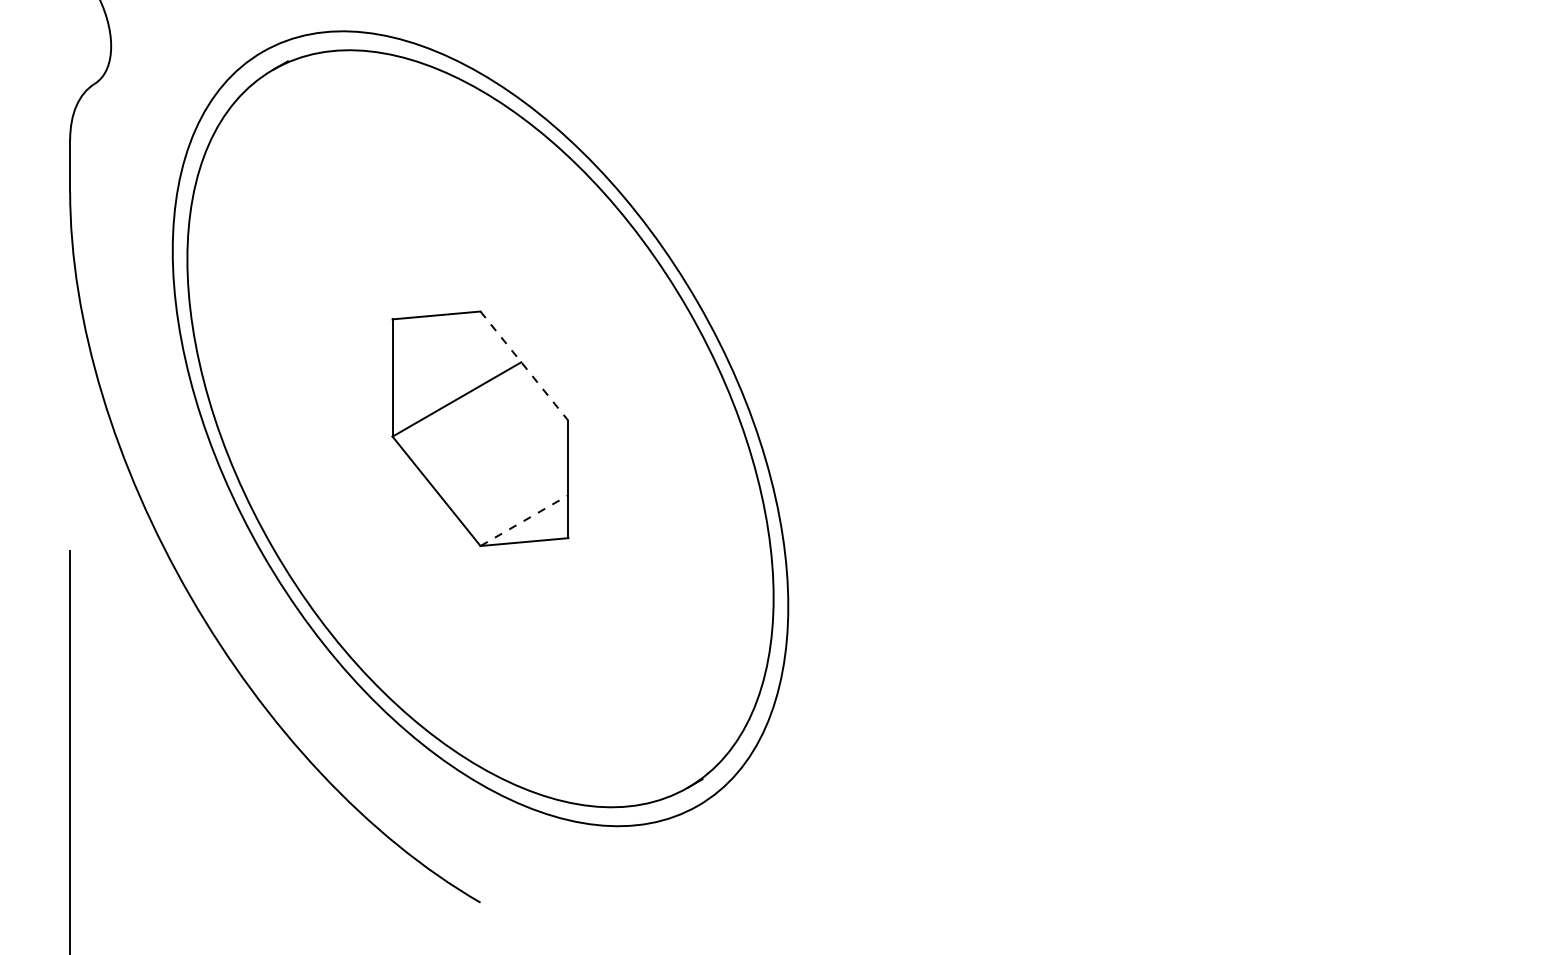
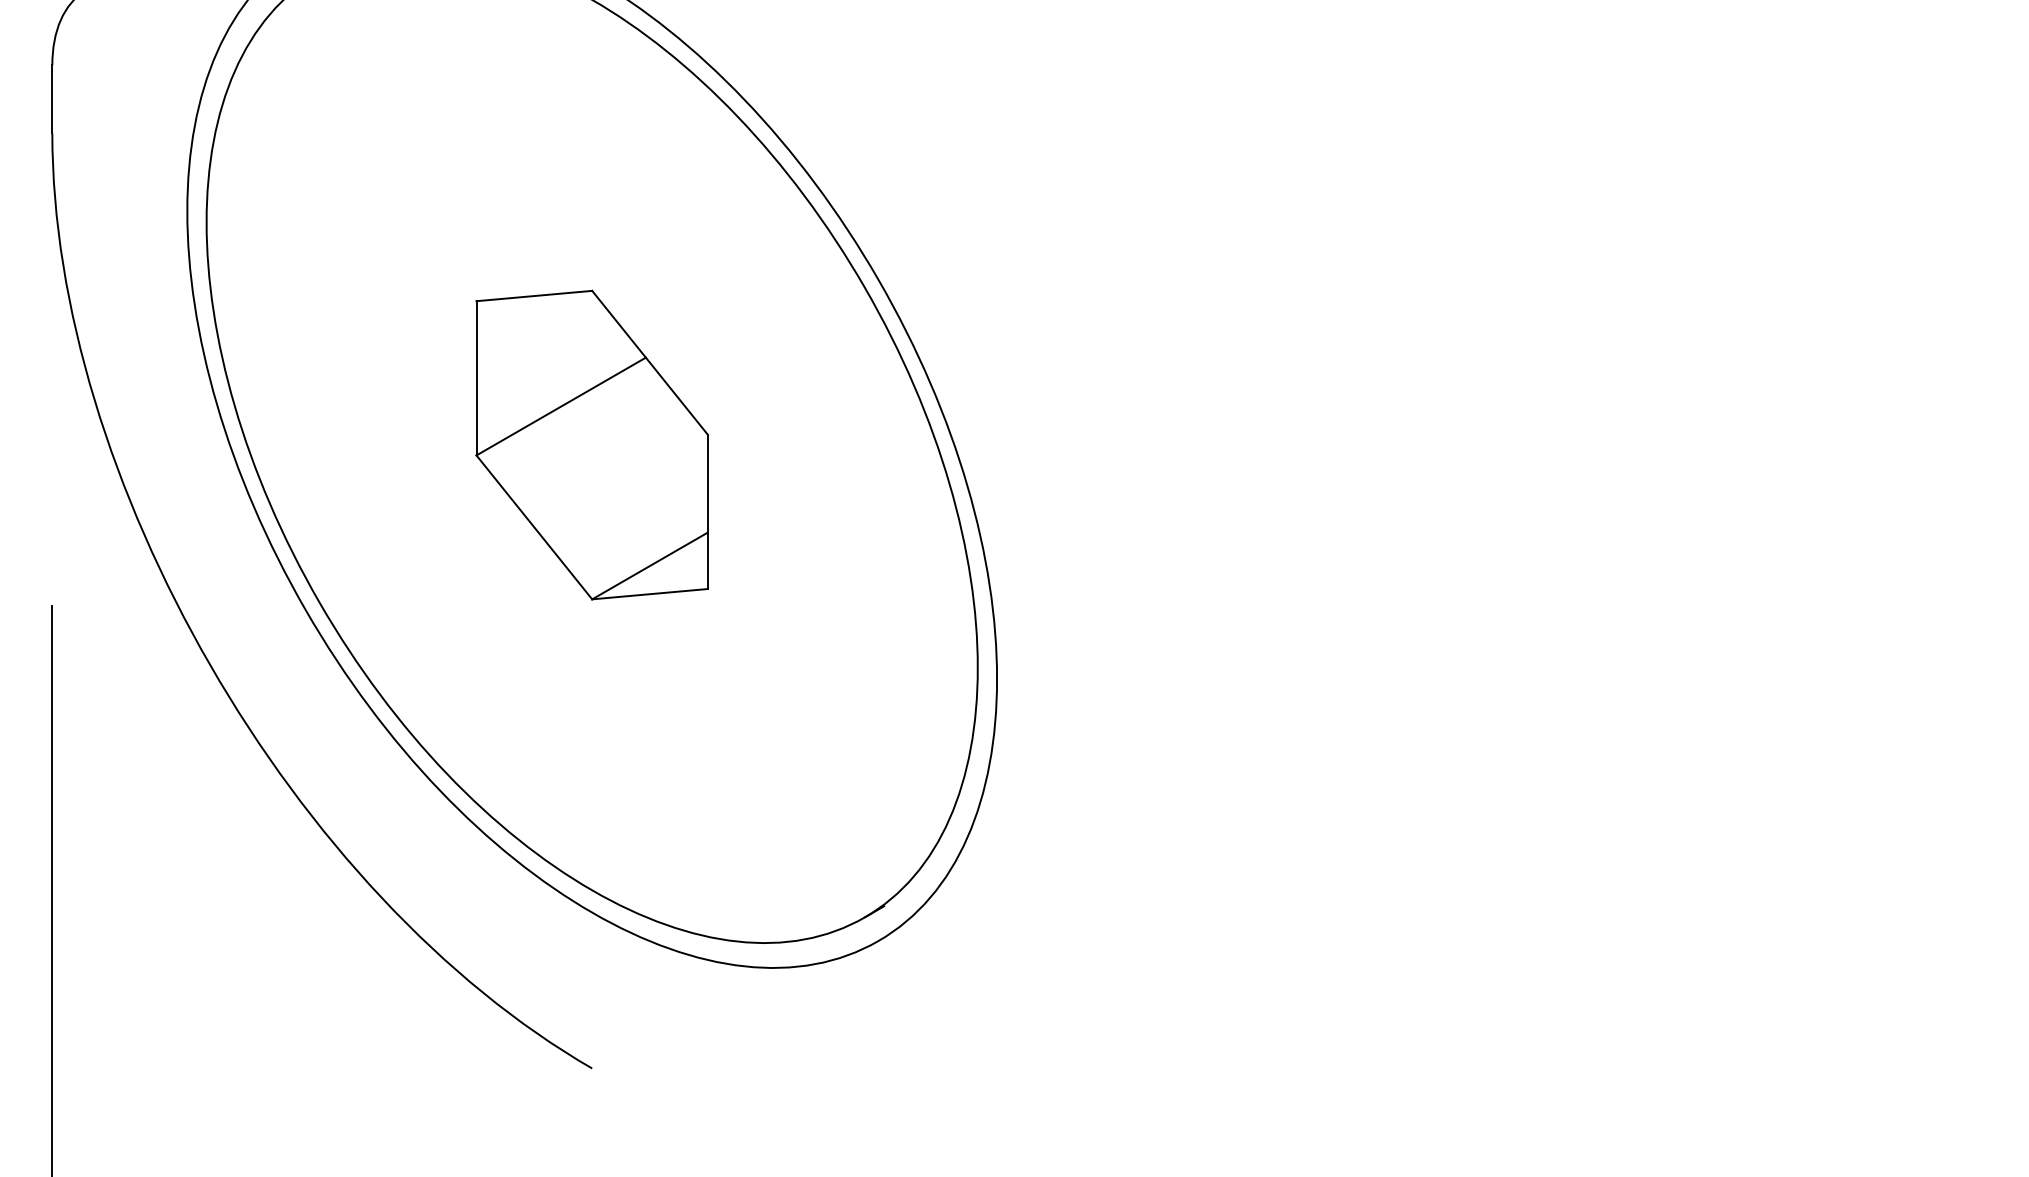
line: (524, 366) -> (650, 363), dashed -> solid
line: (524, 520) -> (650, 565), dashed -> solid

